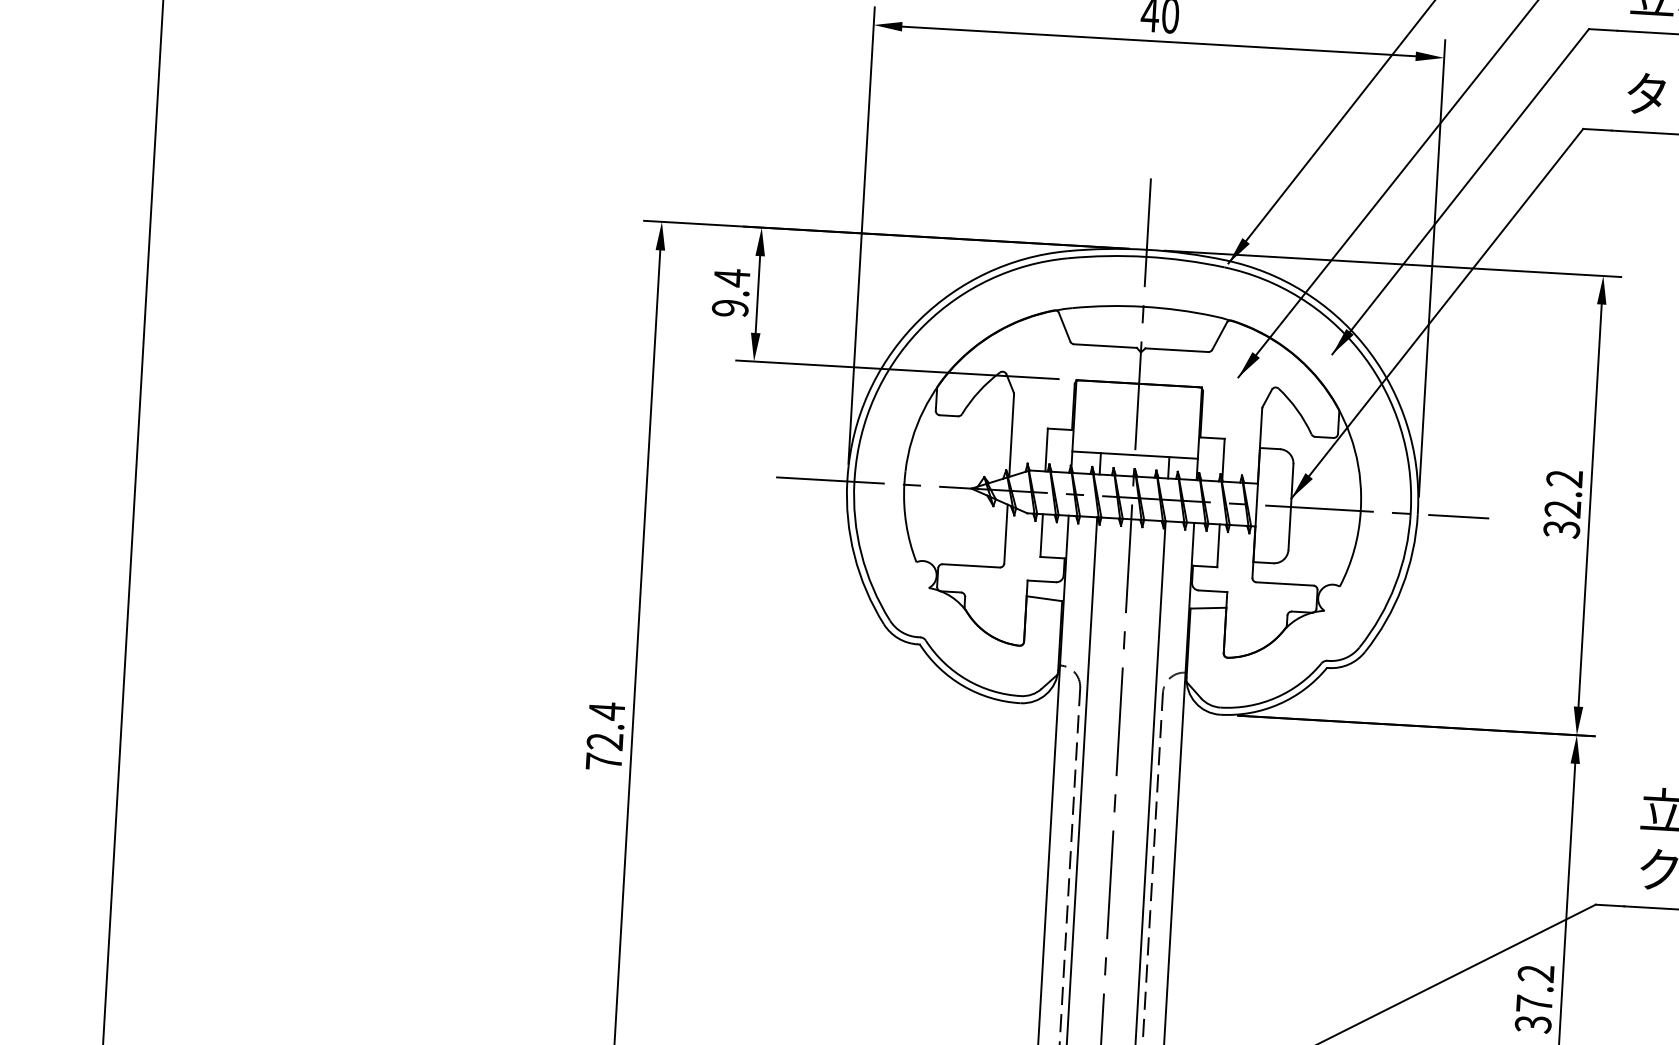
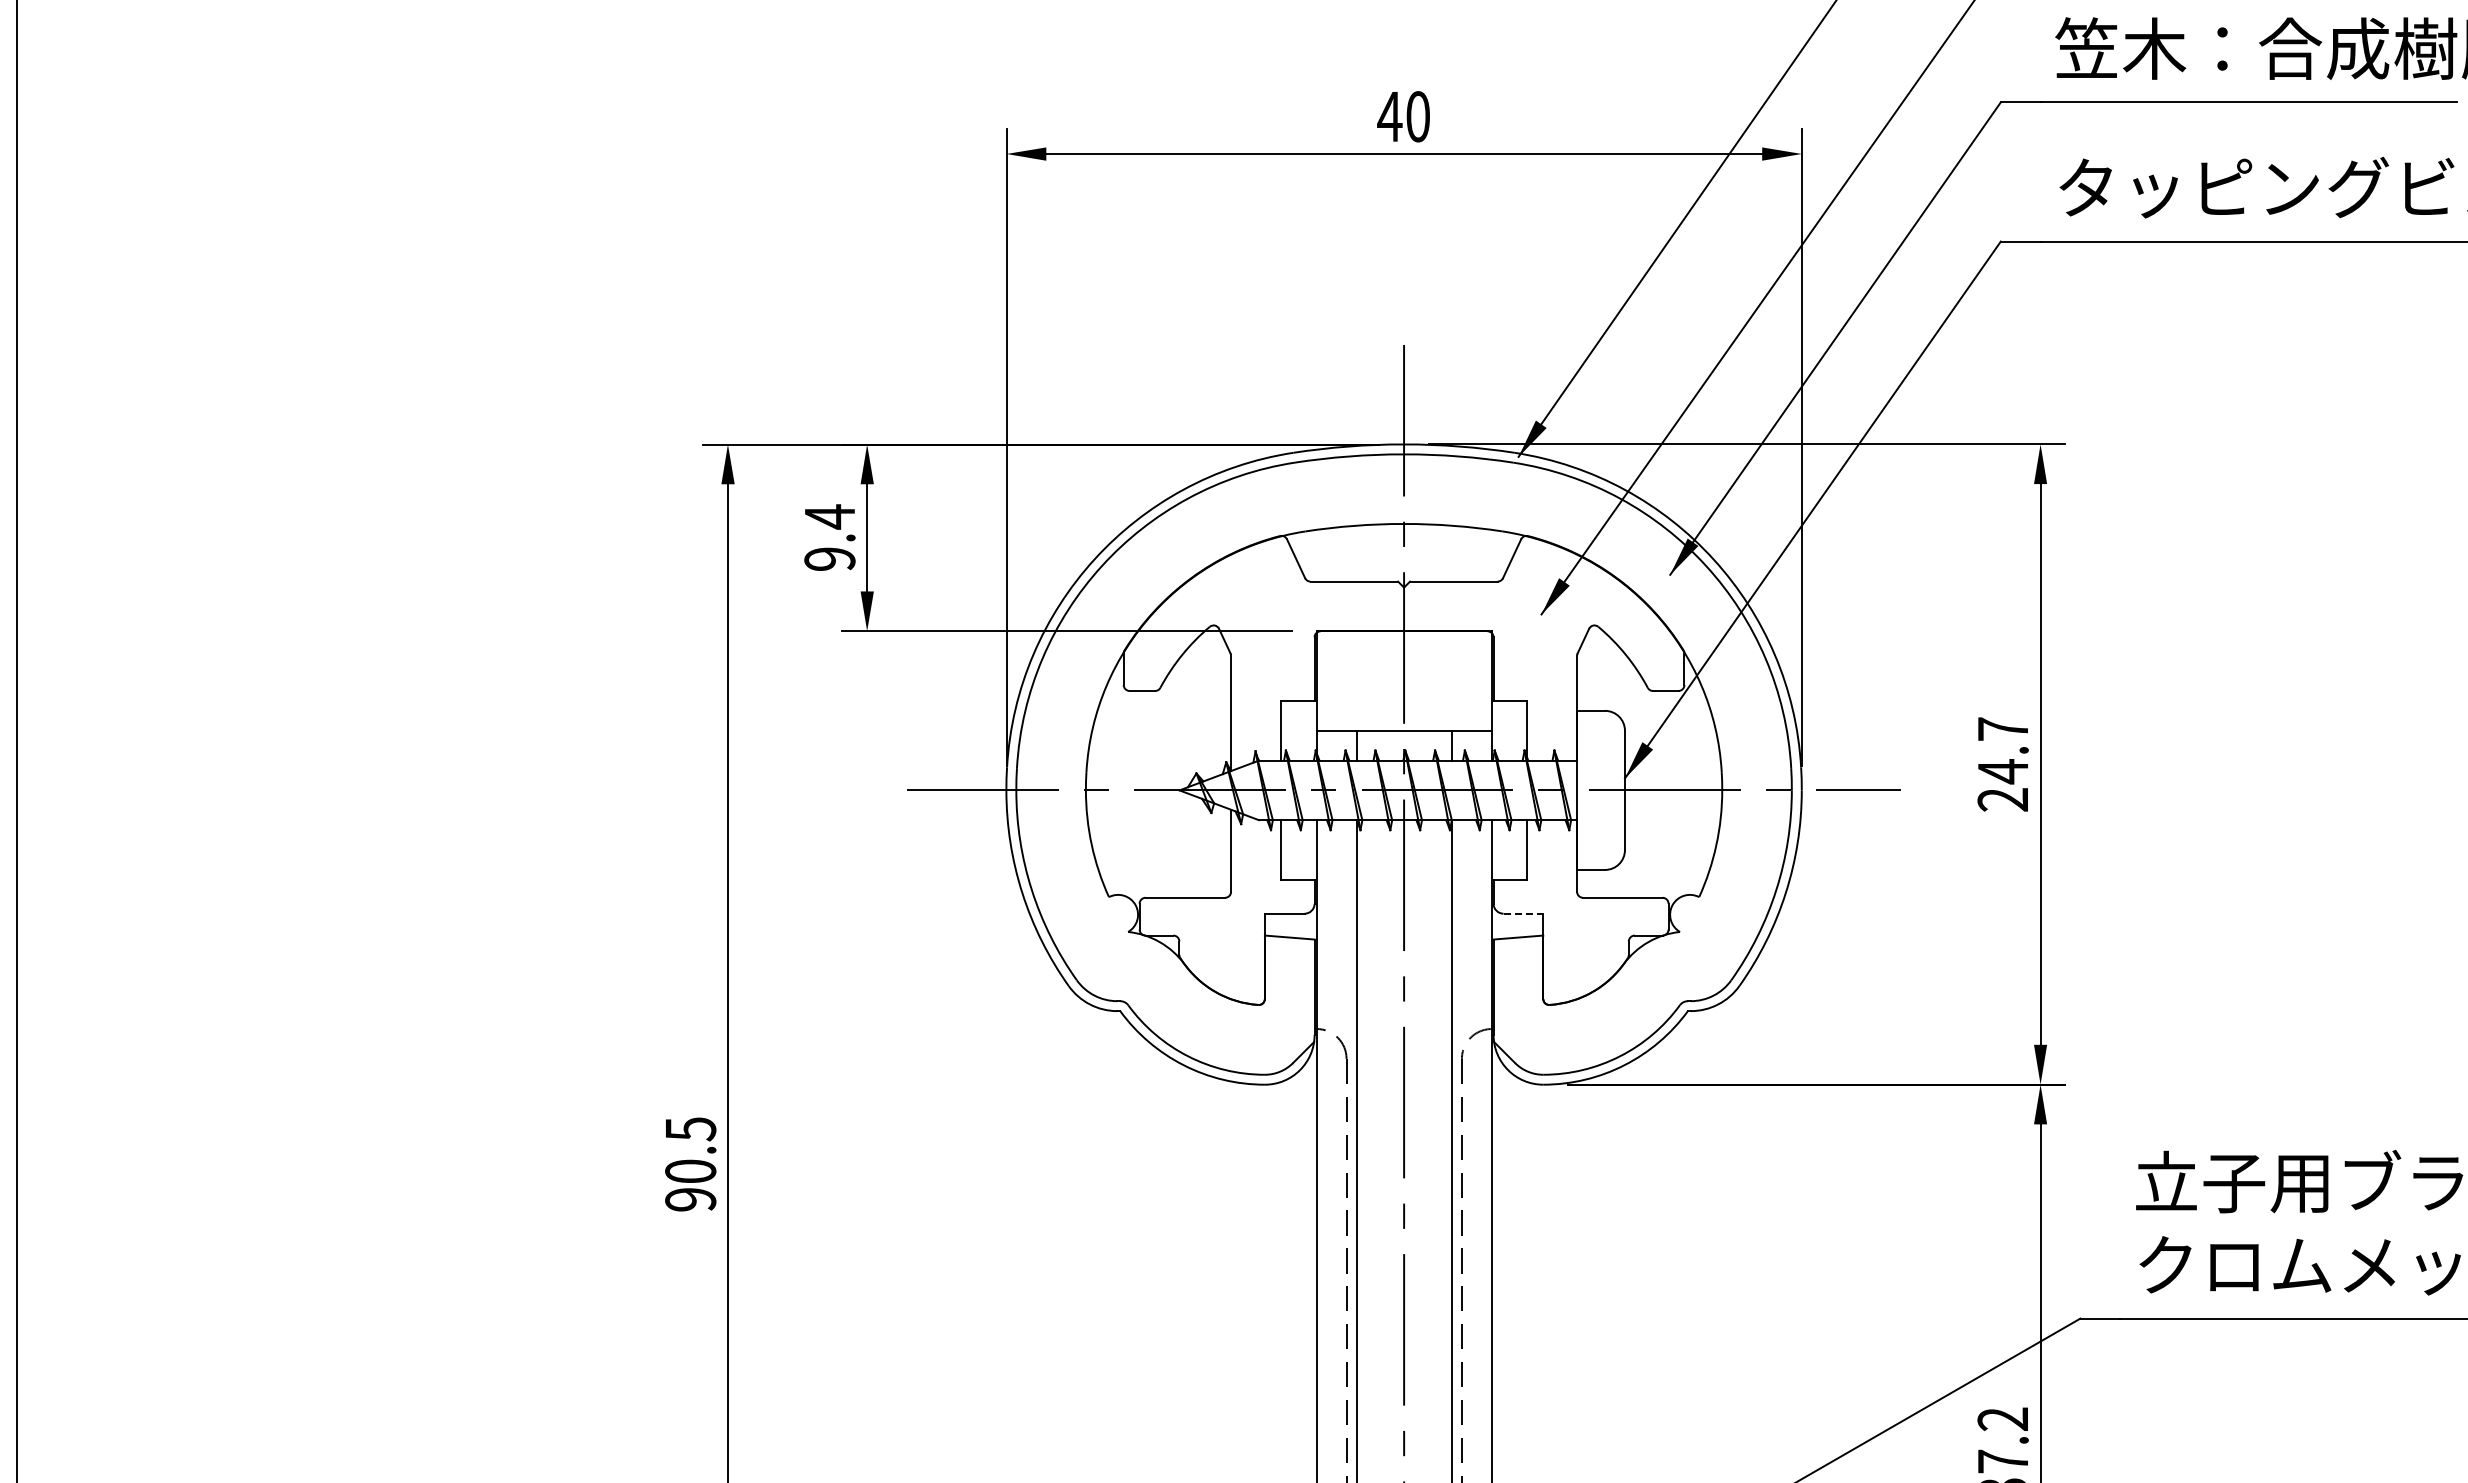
text: (1562, 504) -> (2002, 764), 32.2 -> 24.7
line: (1213, 591) -> (1523, 913), solid -> dashed
text: (605, 735) -> (690, 1163), 72.4 -> 90.5

